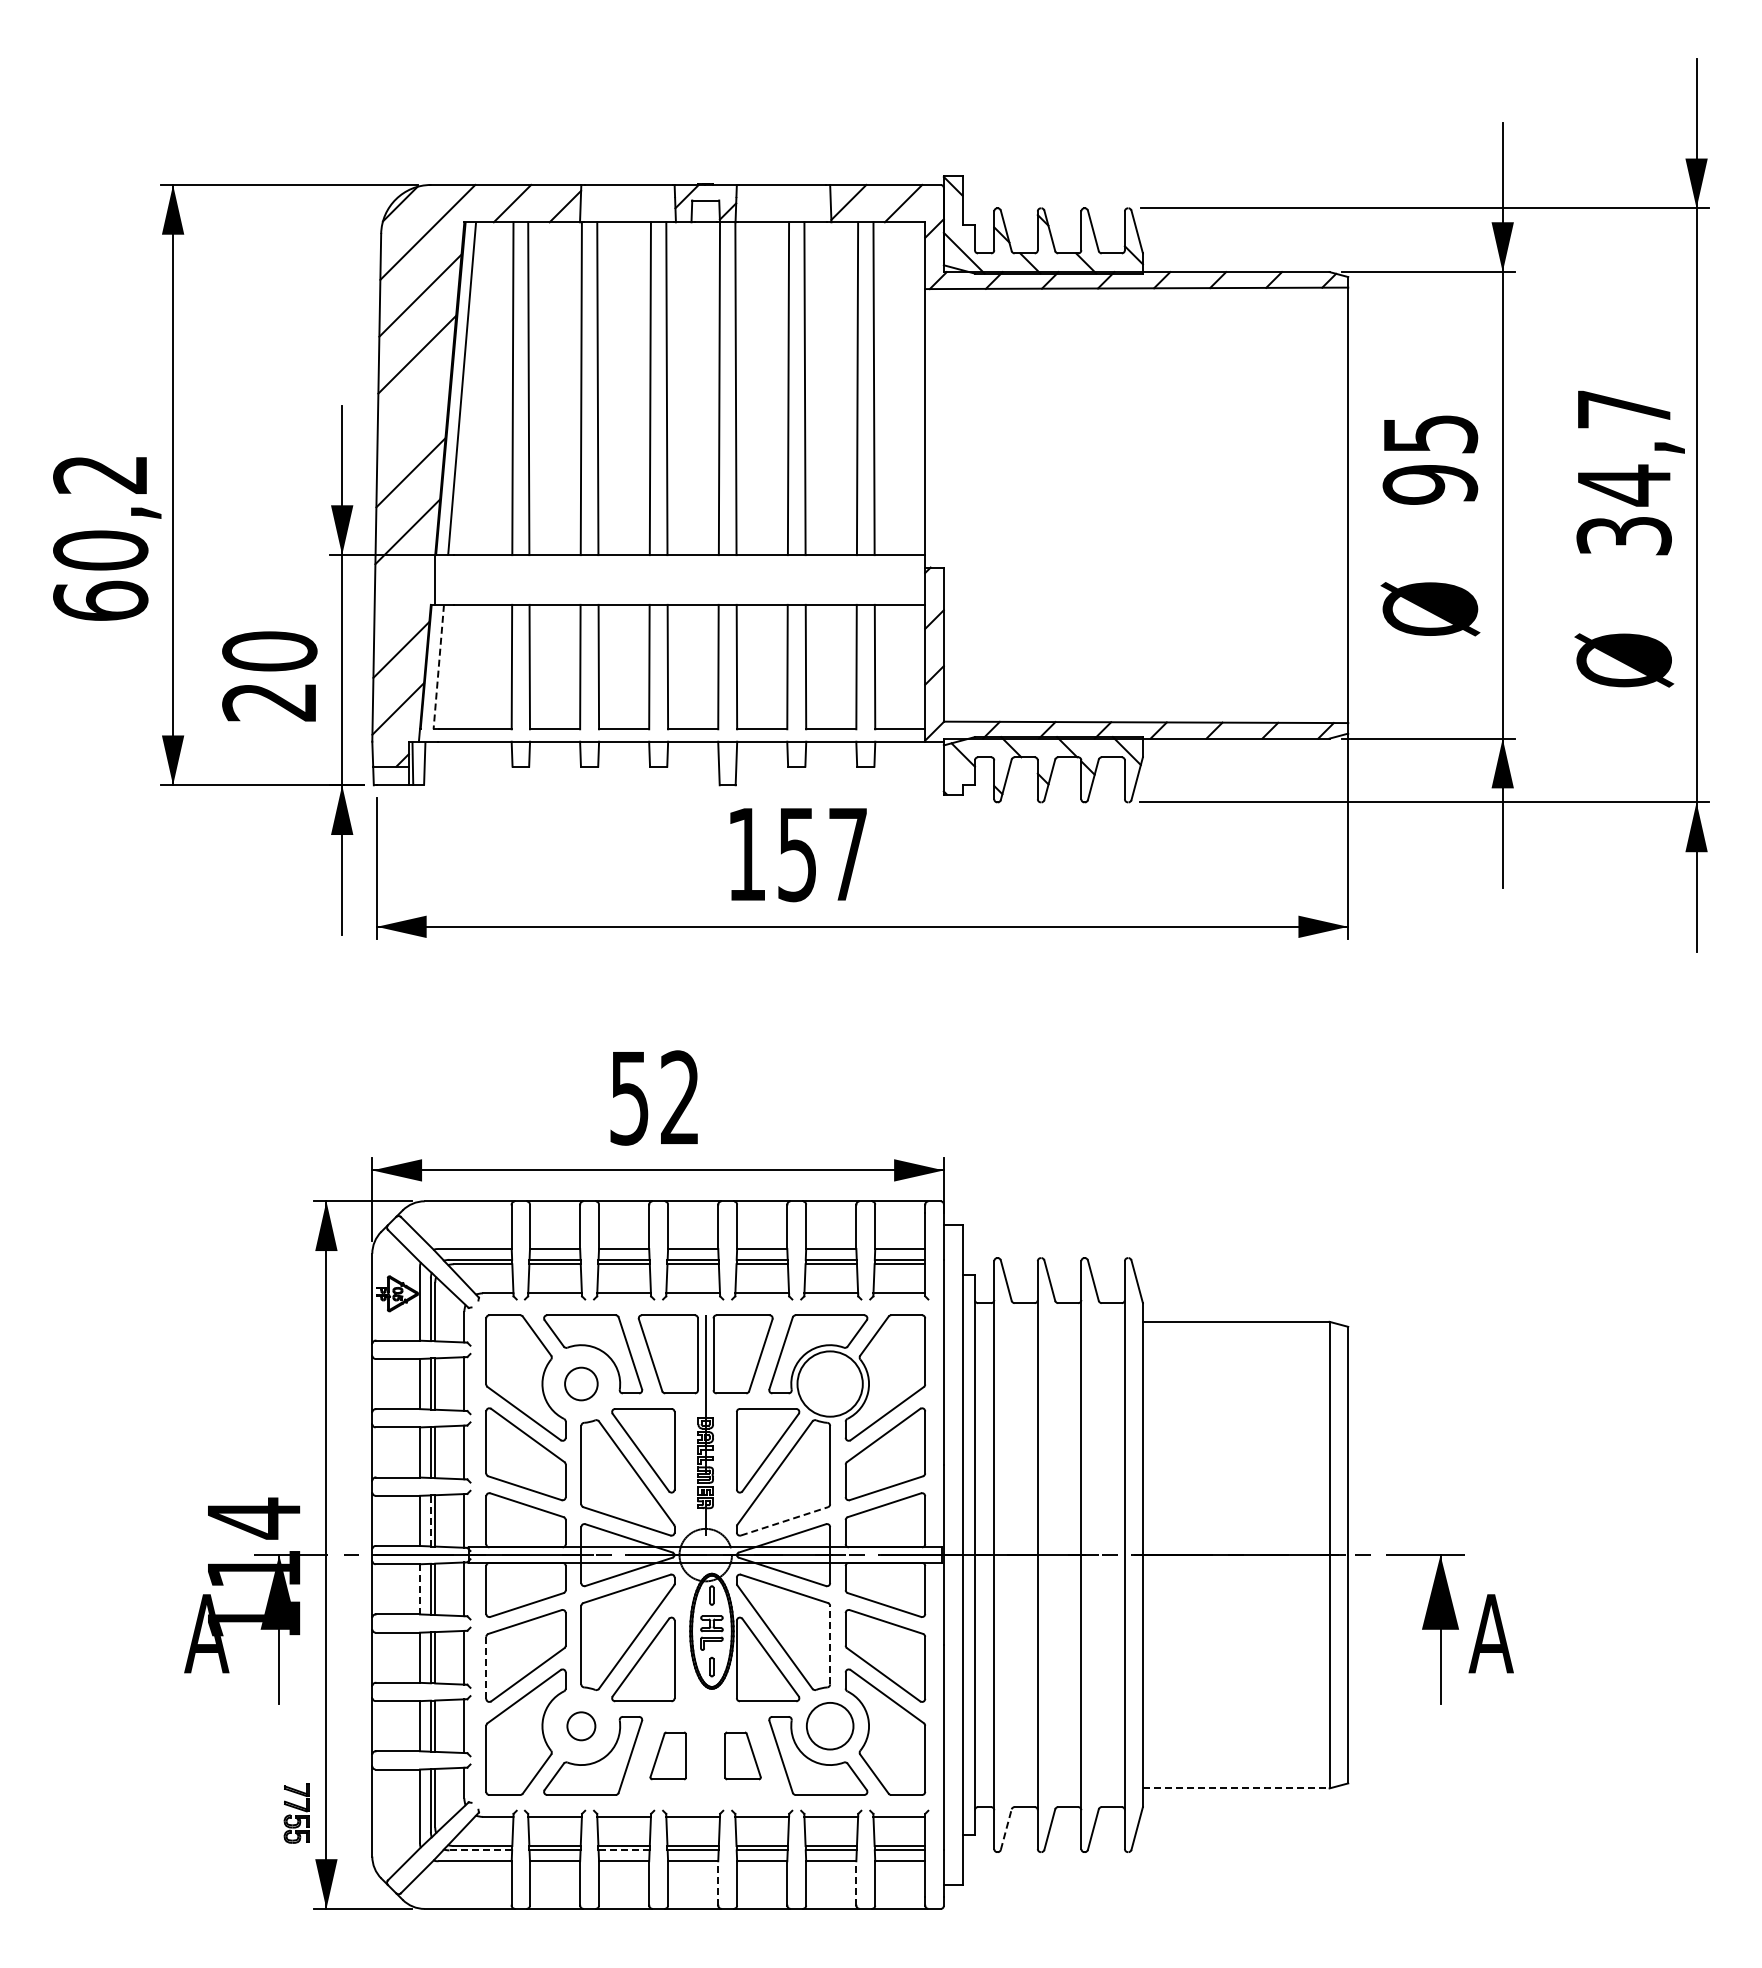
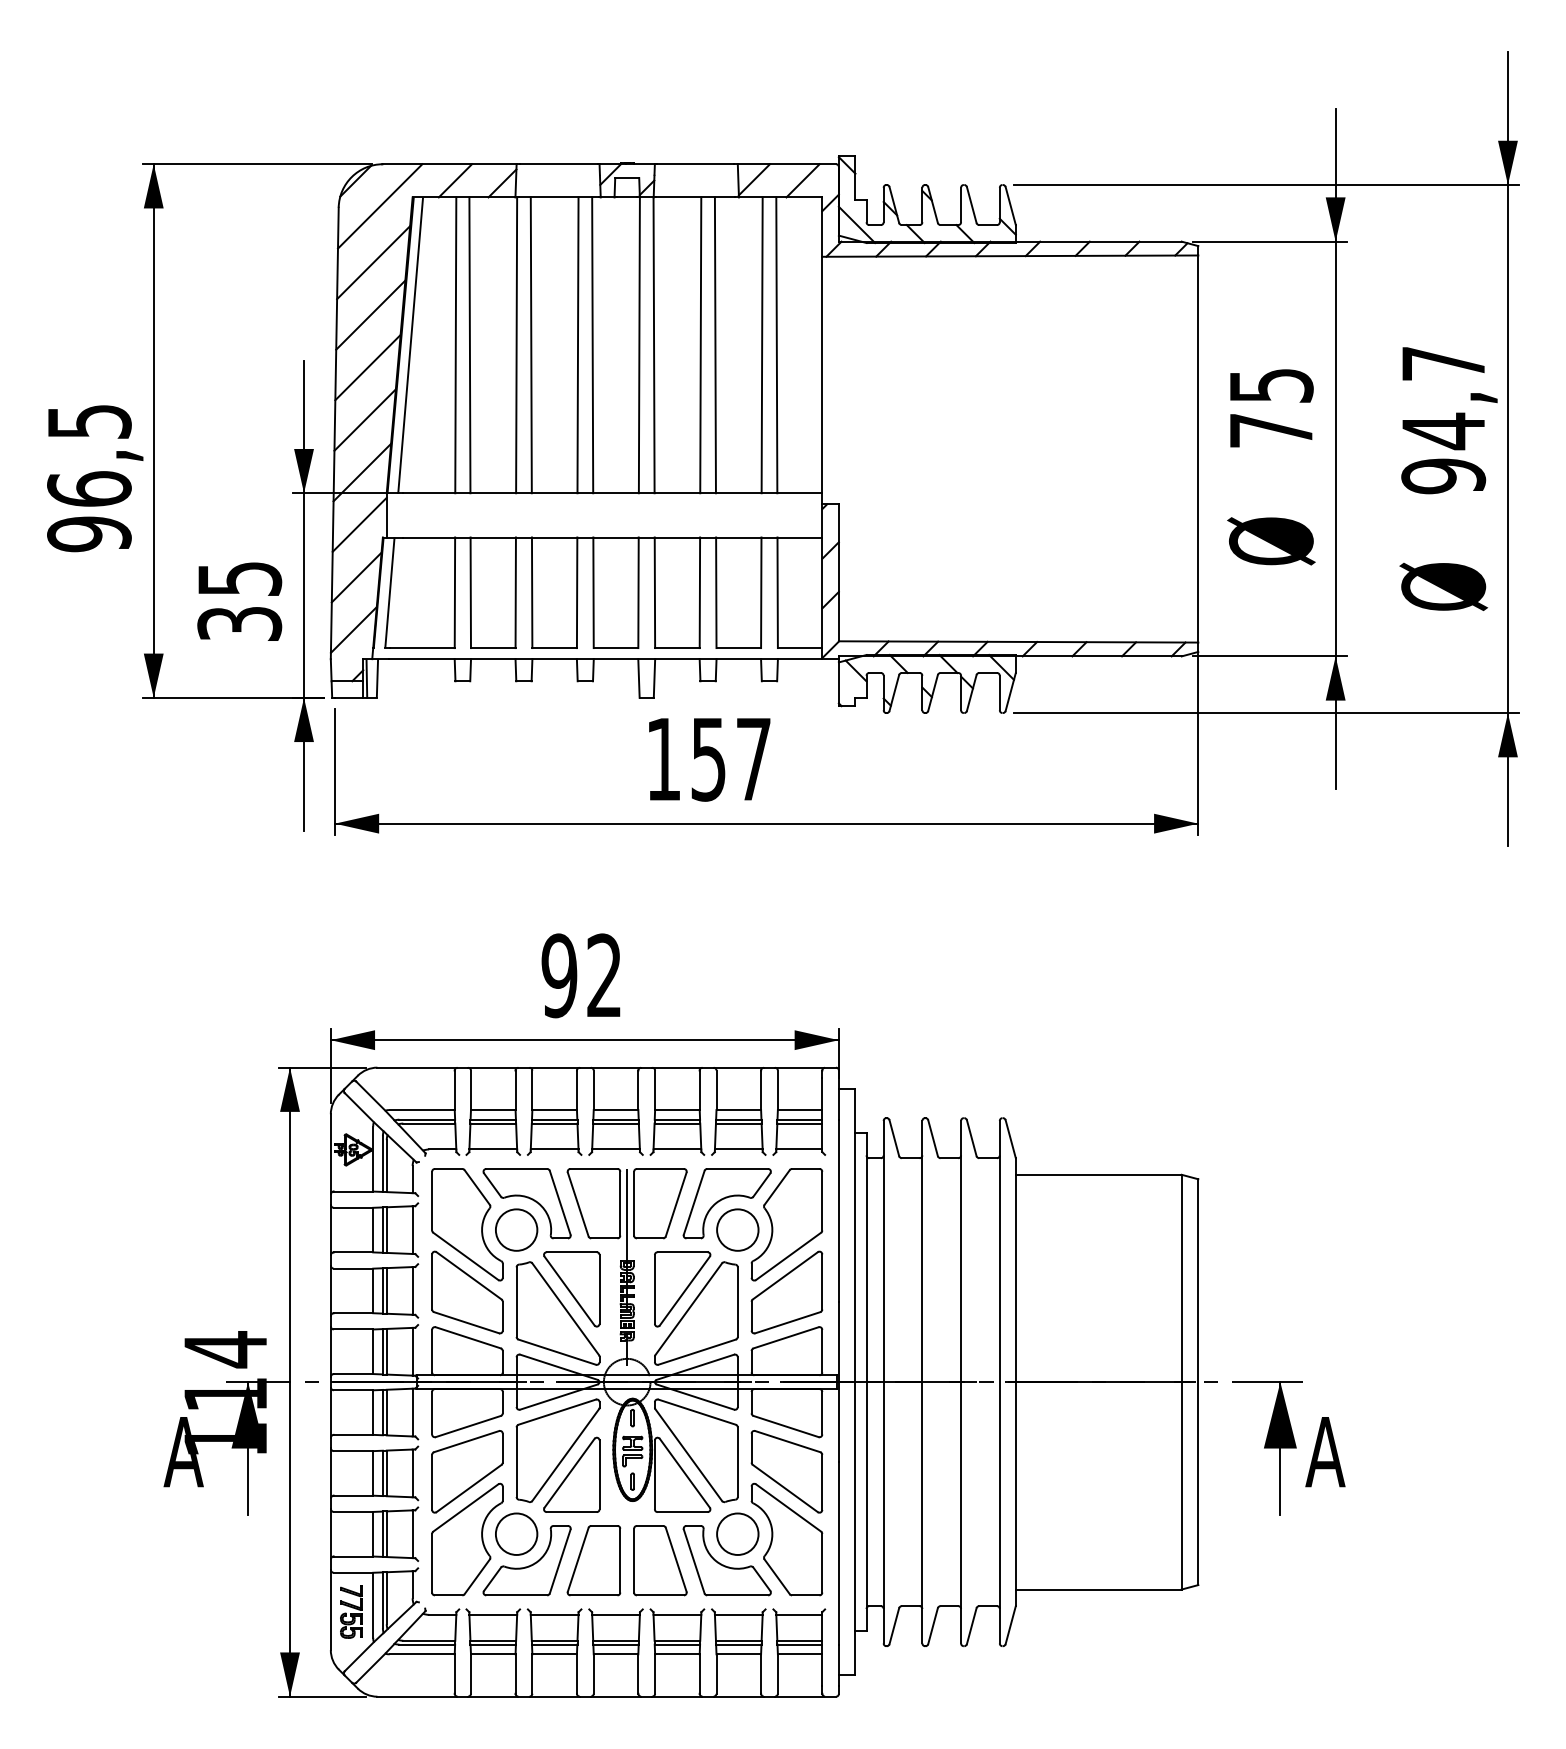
line: (413, 413) -> (367, 367), added
text: (1430, 484) -> (1271, 430), 95 -> 75
text: (1623, 536) -> (1443, 476), 34,7 -> 94,7
text: (100, 538) -> (89, 478), 60,2 -> 96,5
line: (404, 590) -> (359, 524), added
line: (438, 667) -> (389, 593), dashed -> solid
text: (269, 676) -> (239, 601), 20 -> 35
text: (629, 1097) -> (559, 975), 52 -> 92
circle: (581, 1383) -> (516, 1229), size x1.43
circle: (829, 1383) -> (737, 1229), size x0.71
line: (430, 1520) -> (382, 1351), dashed -> solid
line: (784, 1521) -> (697, 1352), dashed -> solid
line: (420, 1589) -> (373, 1412), dashed -> solid
line: (830, 1644) -> (738, 1461), dashed -> solid
line: (486, 1667) -> (432, 1482), dashed -> solid
circle: (581, 1726) -> (516, 1534), size x1.67
part: (667, 1755) -> (593, 1560), size x1.67
part: (742, 1755) -> (659, 1560), size x1.67
line: (1236, 1788) -> (1099, 1589), dashed -> solid
part: (296, 1813) -> (351, 1611), moved
line: (1006, 1829) -> (894, 1626), dashed -> solid
line: (480, 1850) -> (426, 1644), dashed -> solid
line: (624, 1850) -> (554, 1644), dashed -> solid
line: (718, 1882) -> (638, 1673), dashed -> solid
line: (856, 1882) -> (761, 1673), dashed -> solid

